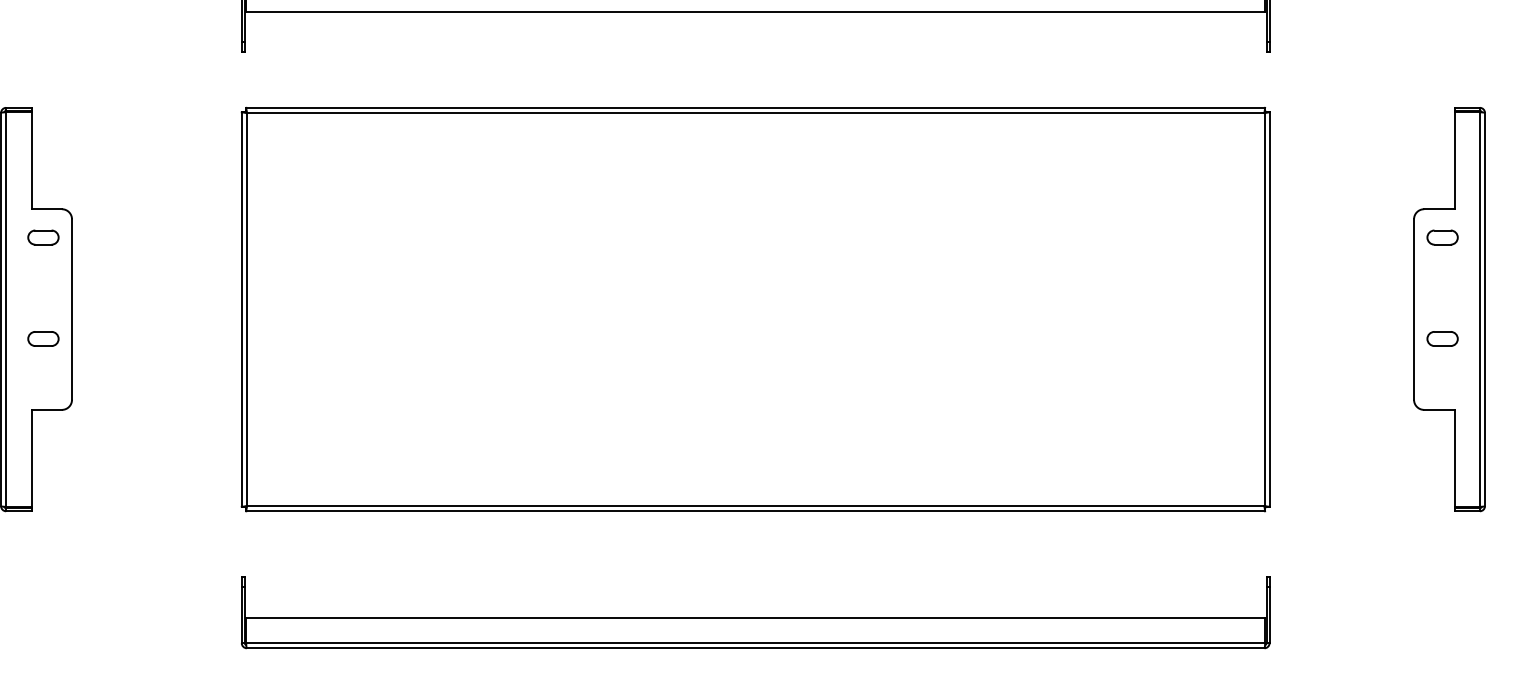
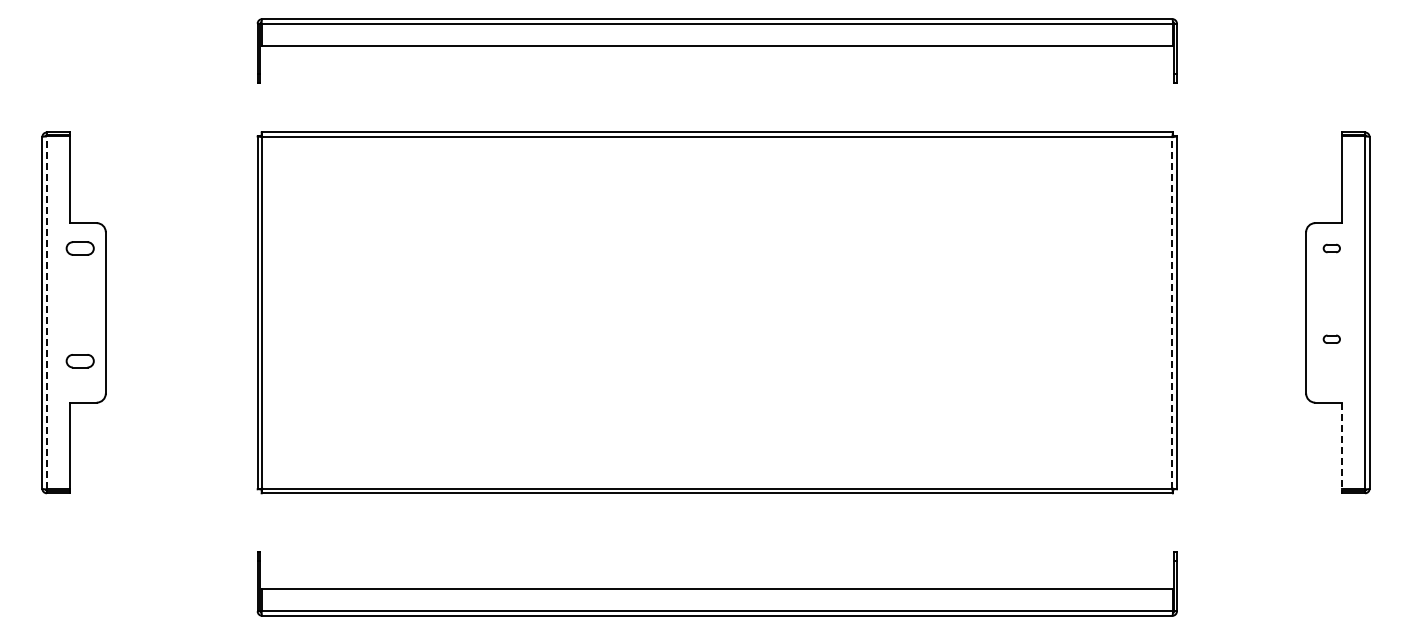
part: (1442, 237) -> (1331, 248), size x0.6
line: (5, 309) -> (46, 312), solid -> dashed
line: (1264, 309) -> (1172, 312), solid -> dashed
part: (42, 339) -> (79, 361), moved
part: (1442, 339) -> (1331, 339), size x0.6
line: (1454, 458) -> (1342, 446), solid -> dashed

